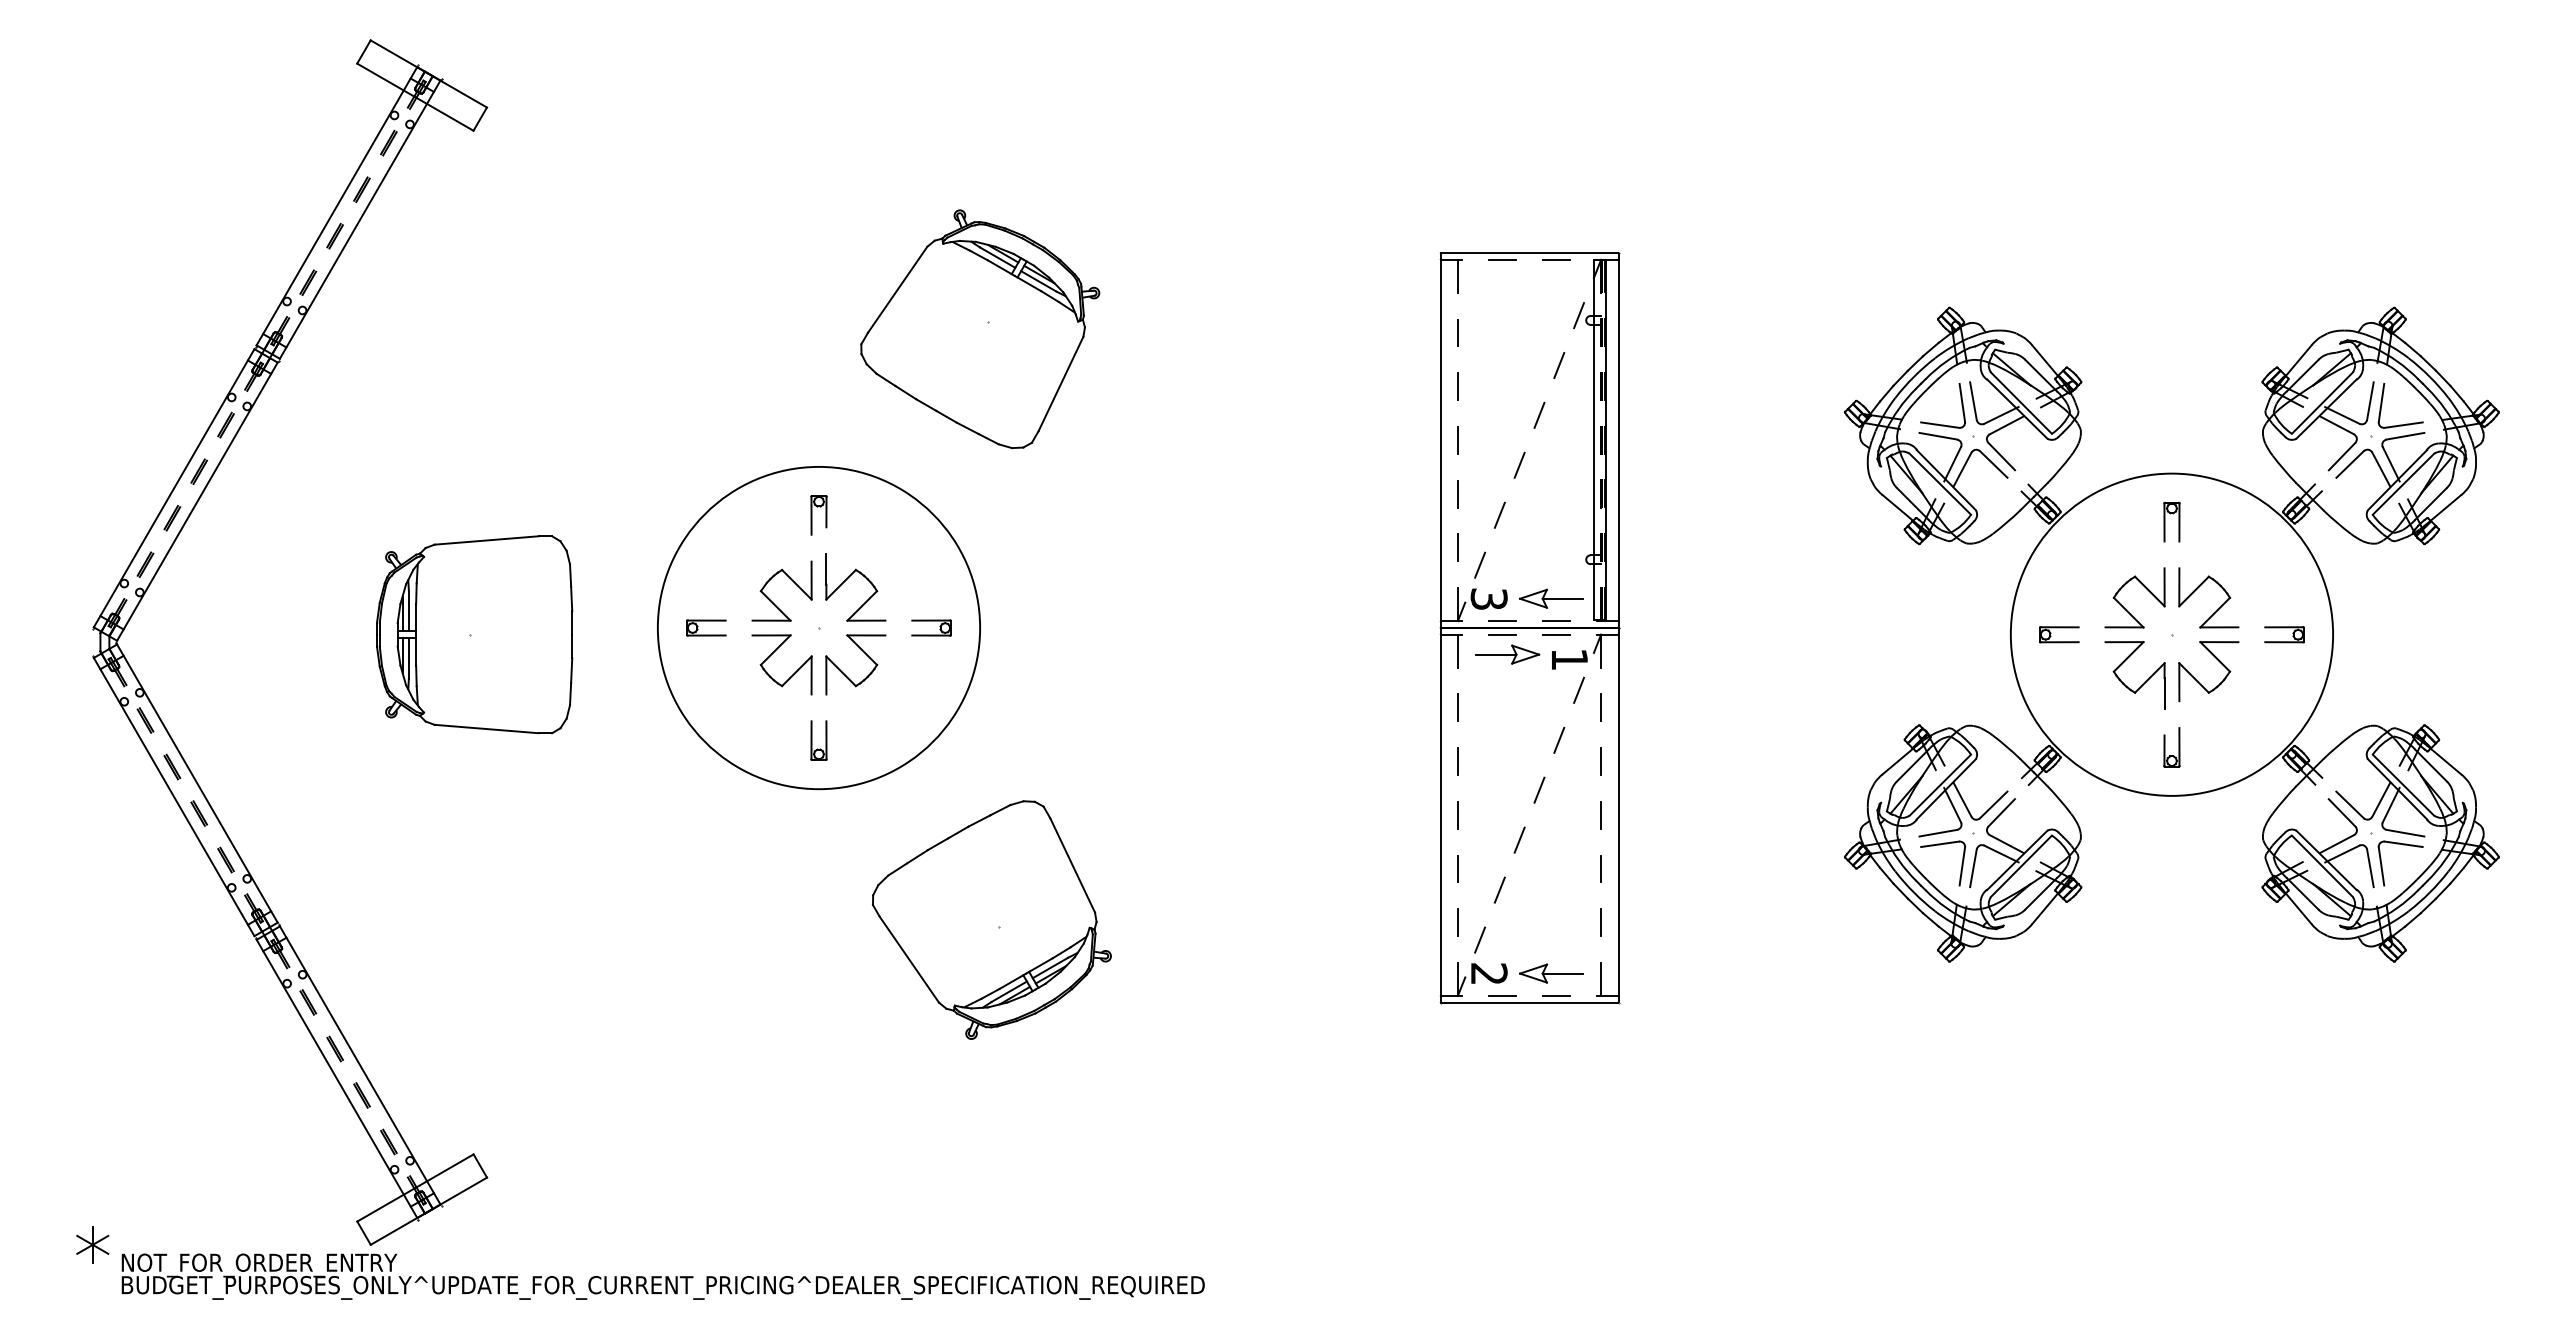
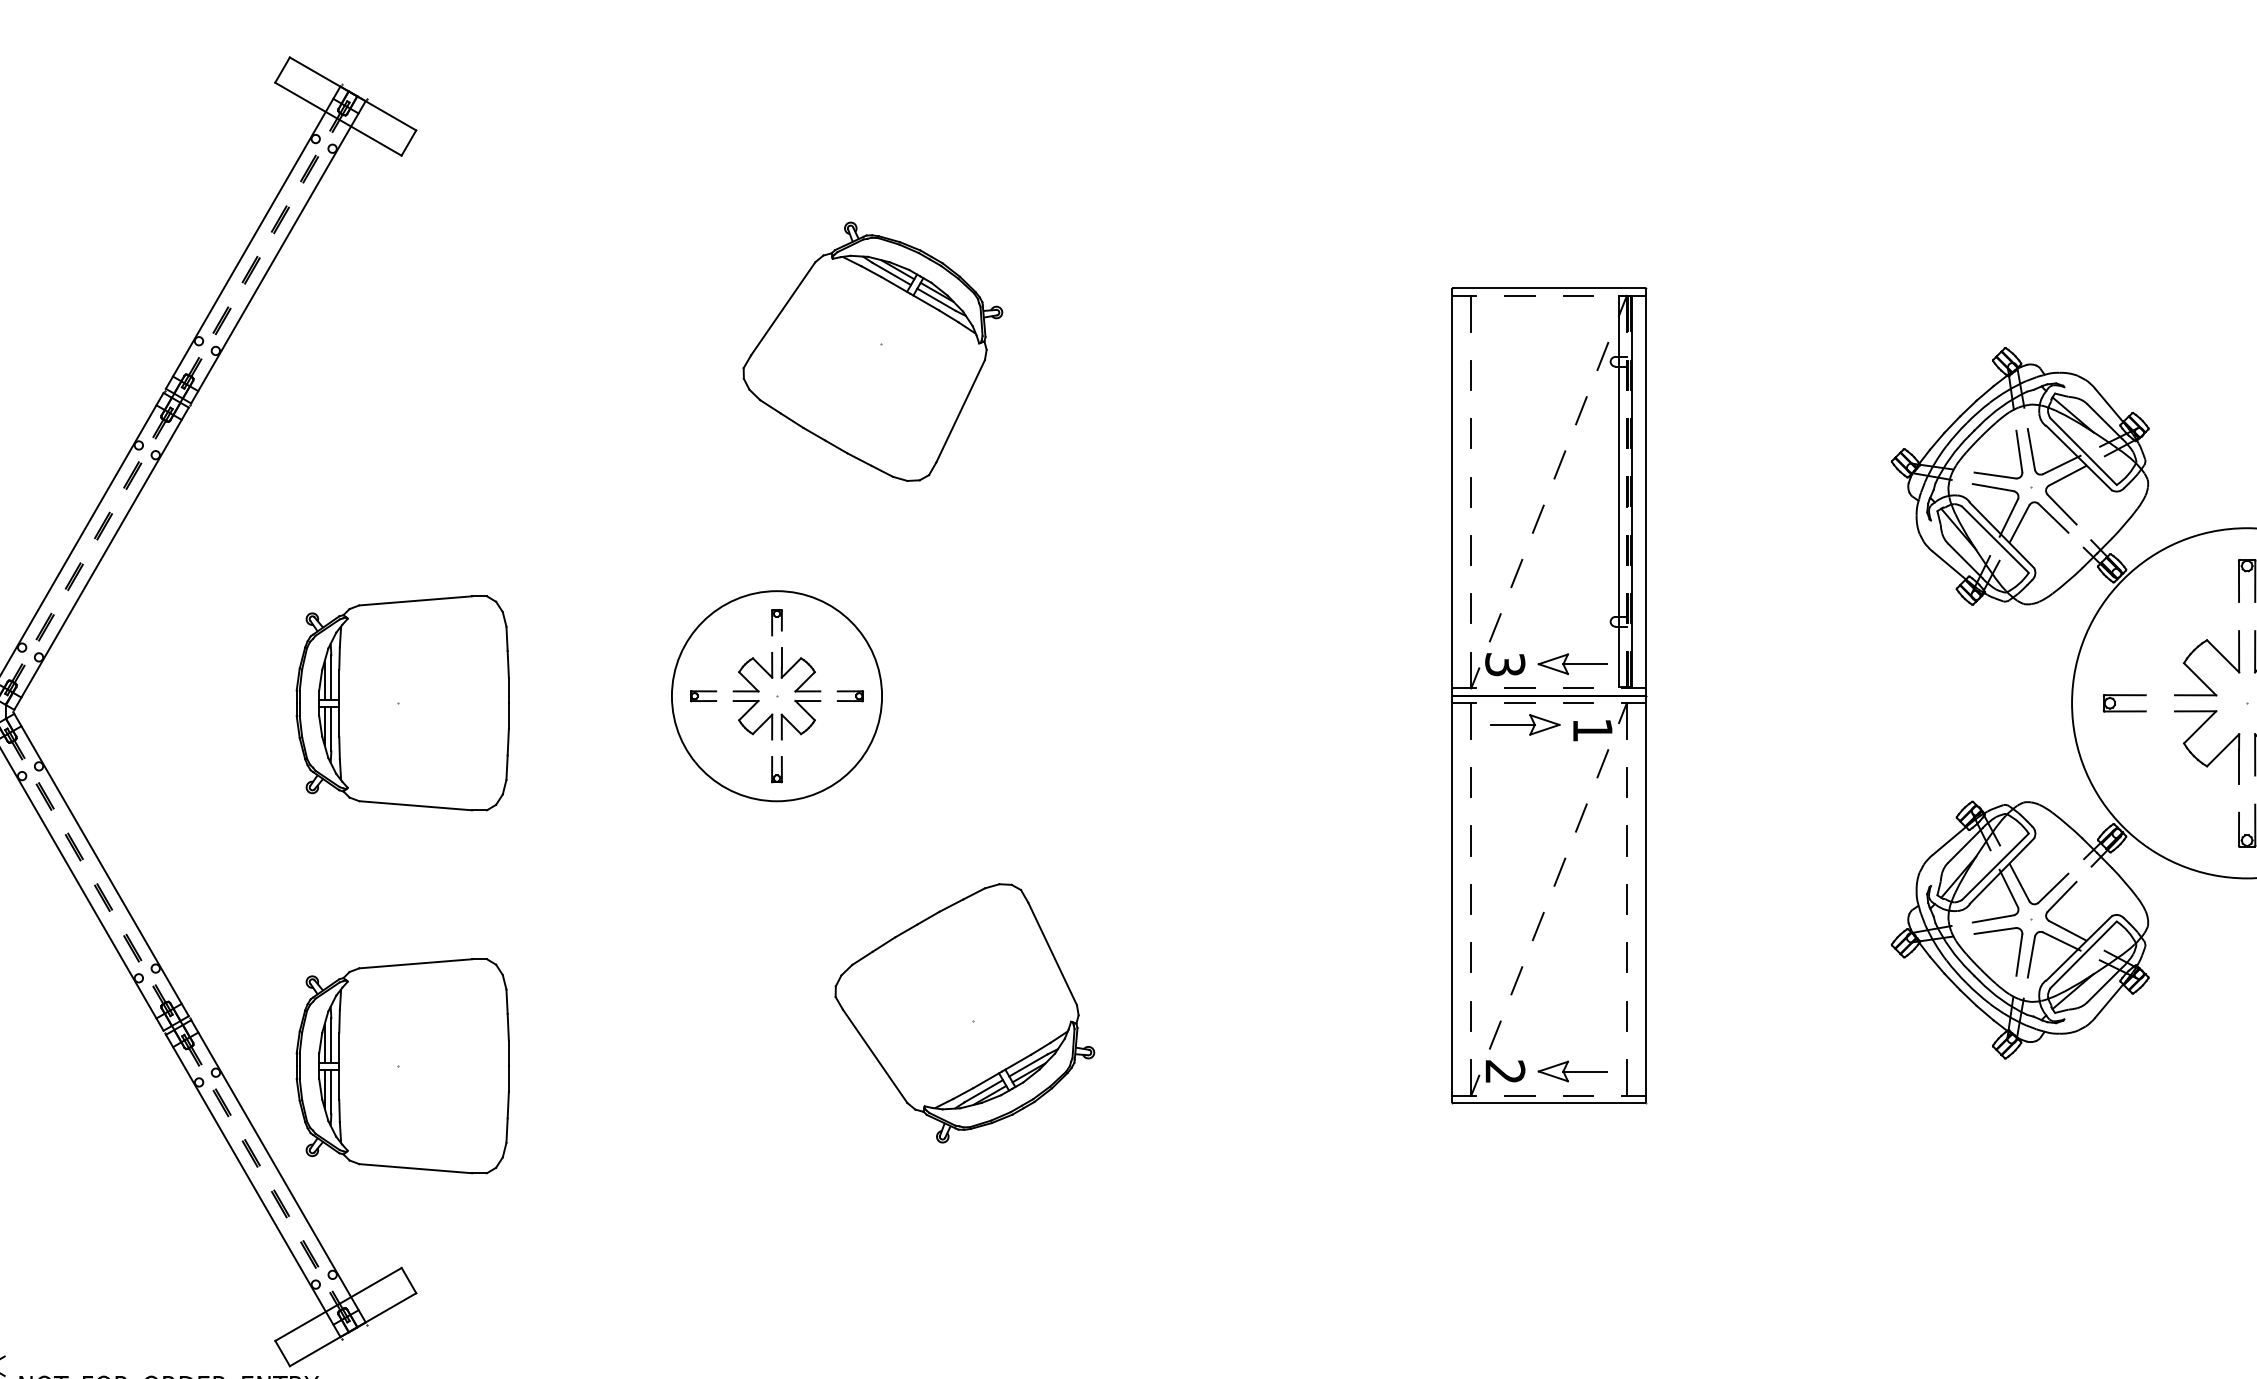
part: (980, 329) -> (873, 352), moved
part: (818, 628) -> (776, 696), size x0.6
part: (474, 968) -> (402, 1065), added

